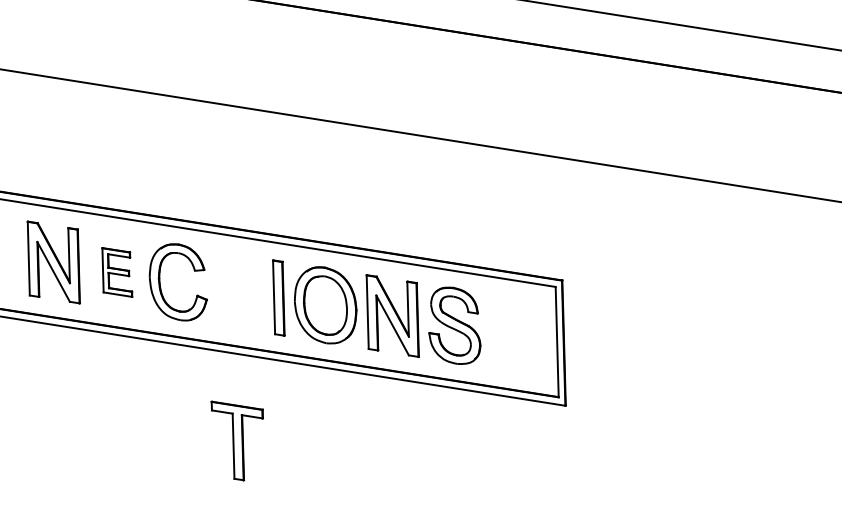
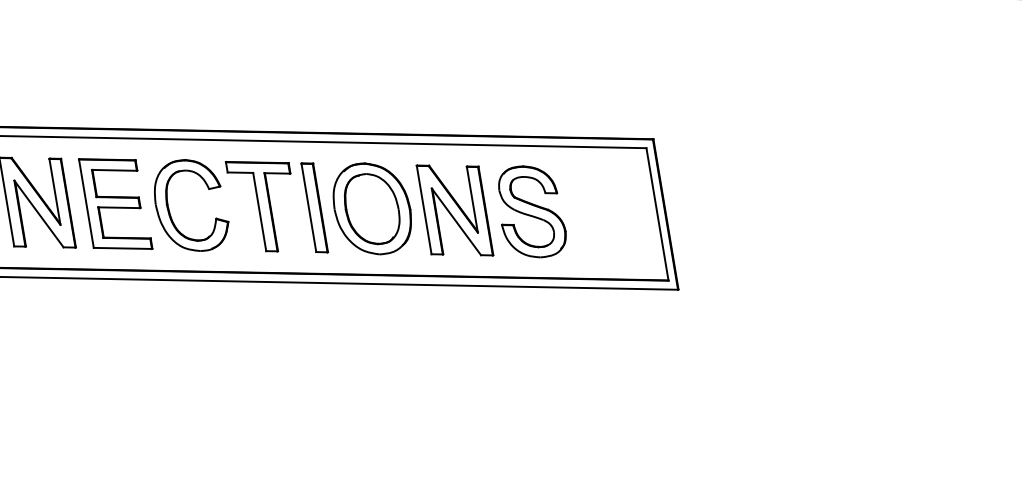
part: (117, 272) -> (116, 204), size x1.67
part: (236, 440) -> (262, 204), moved

